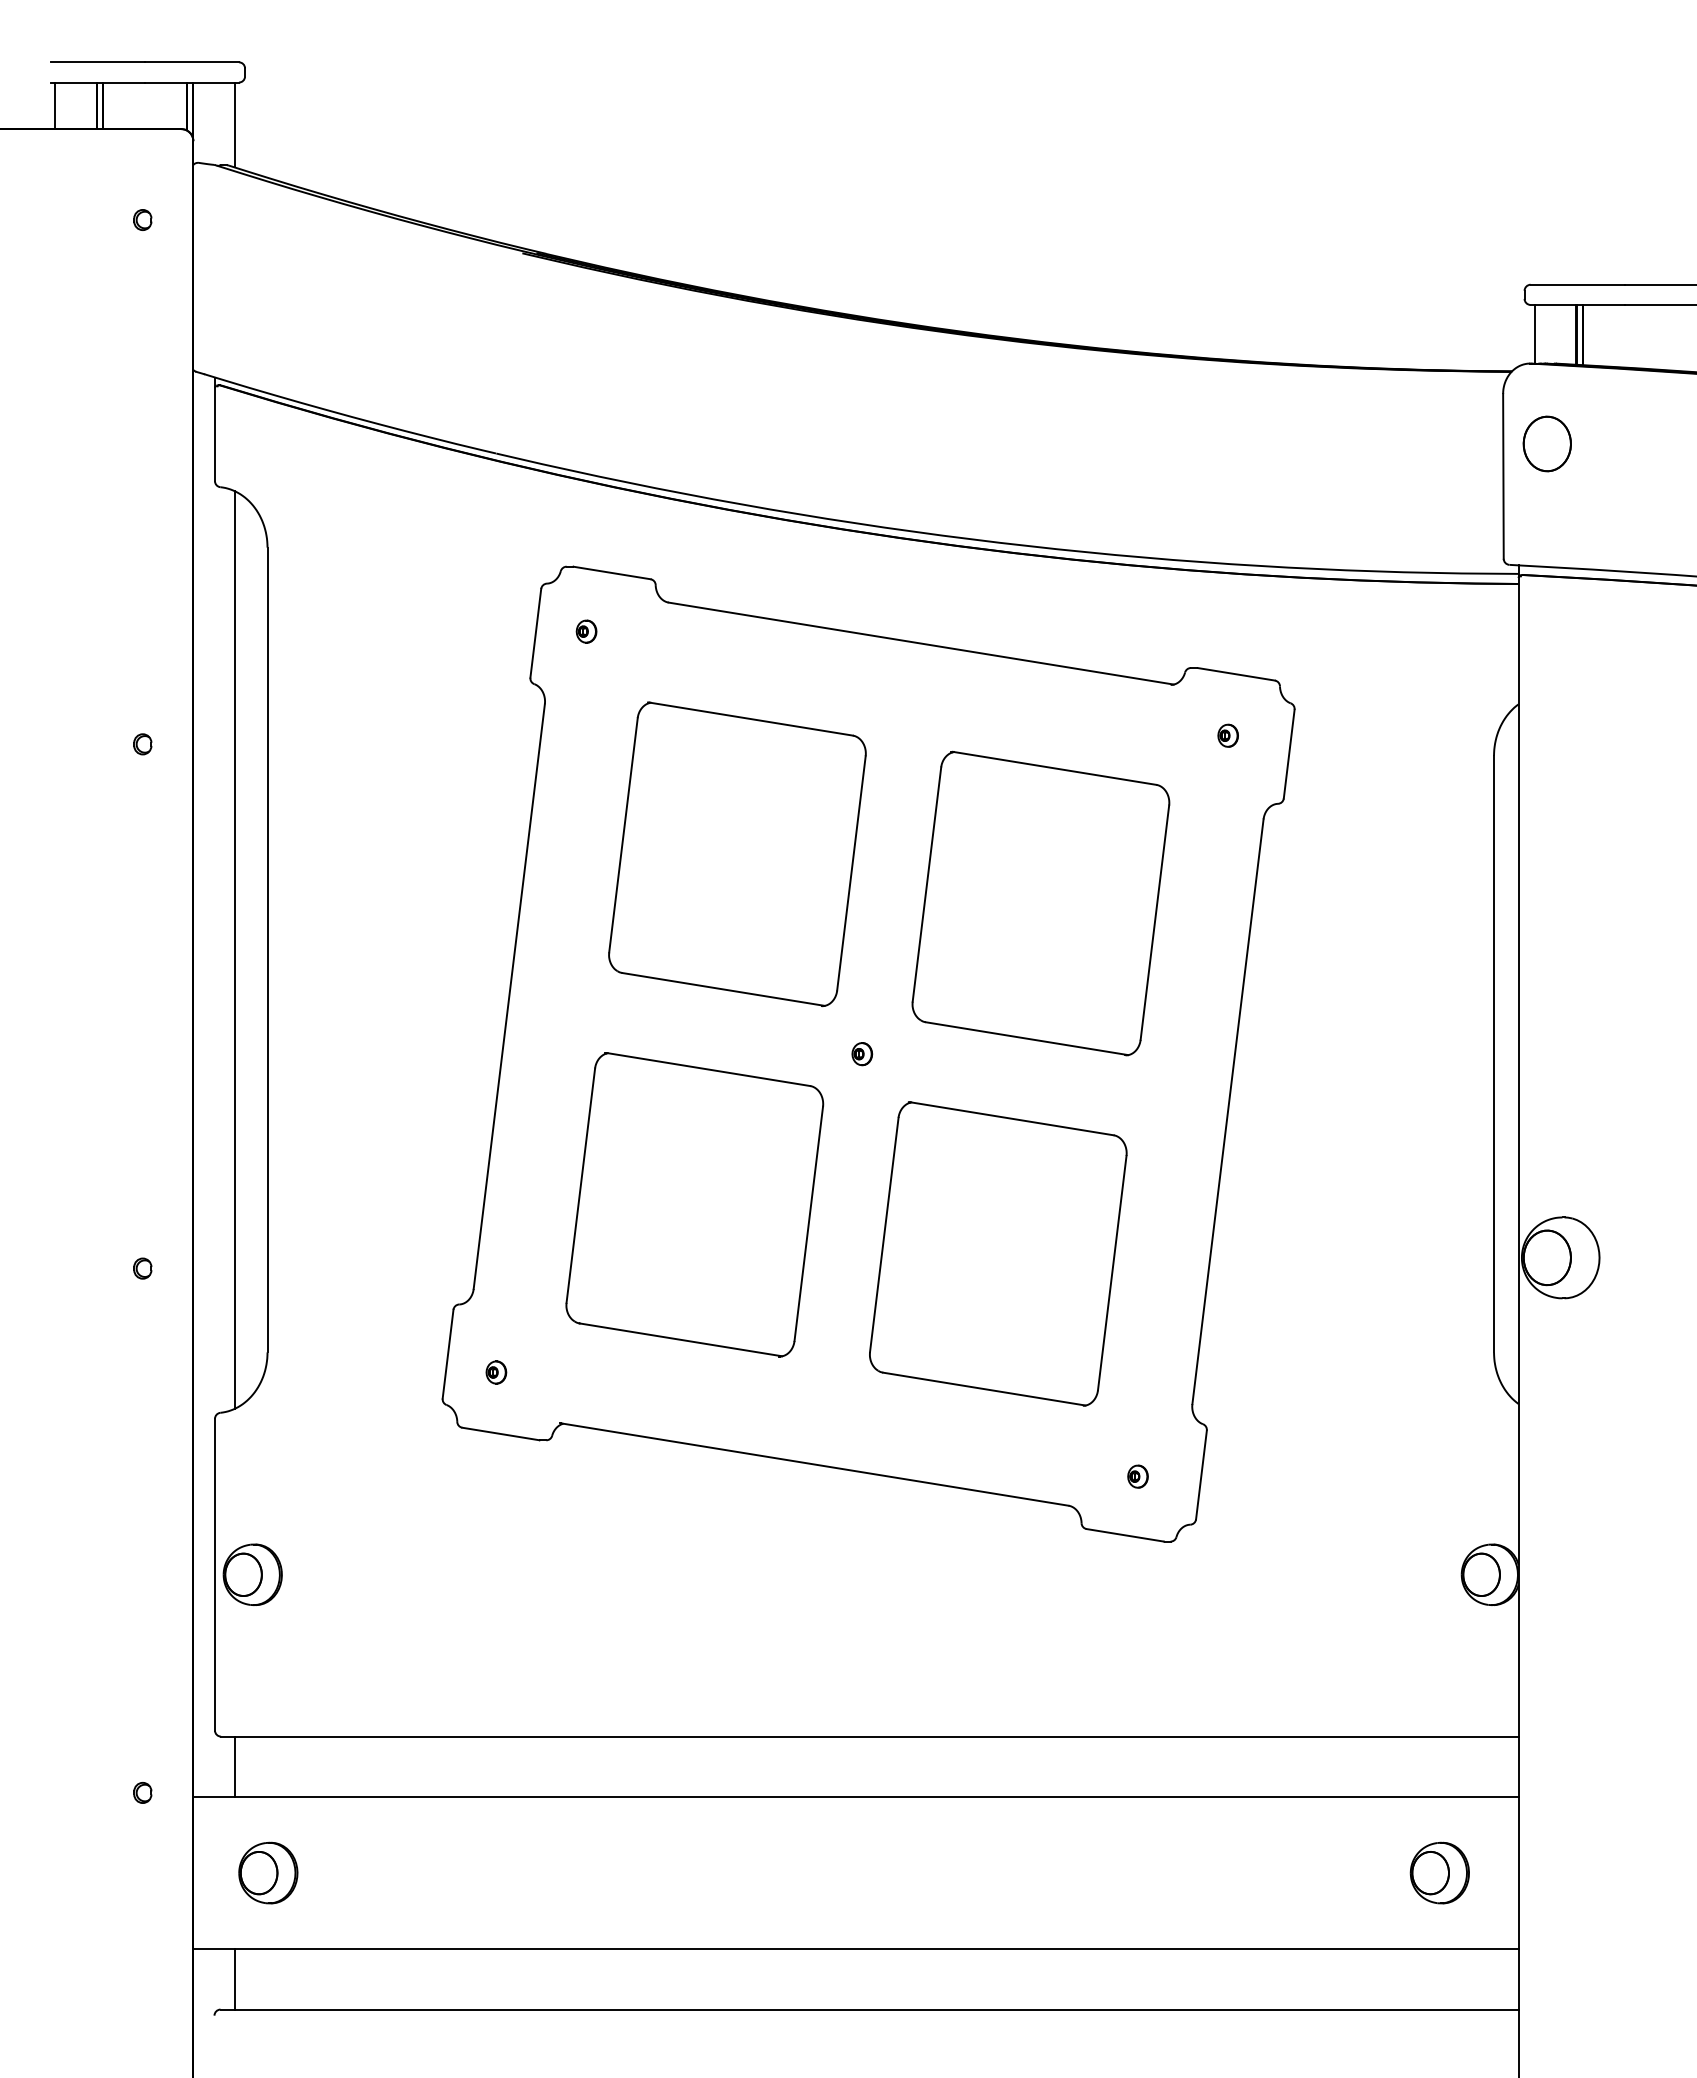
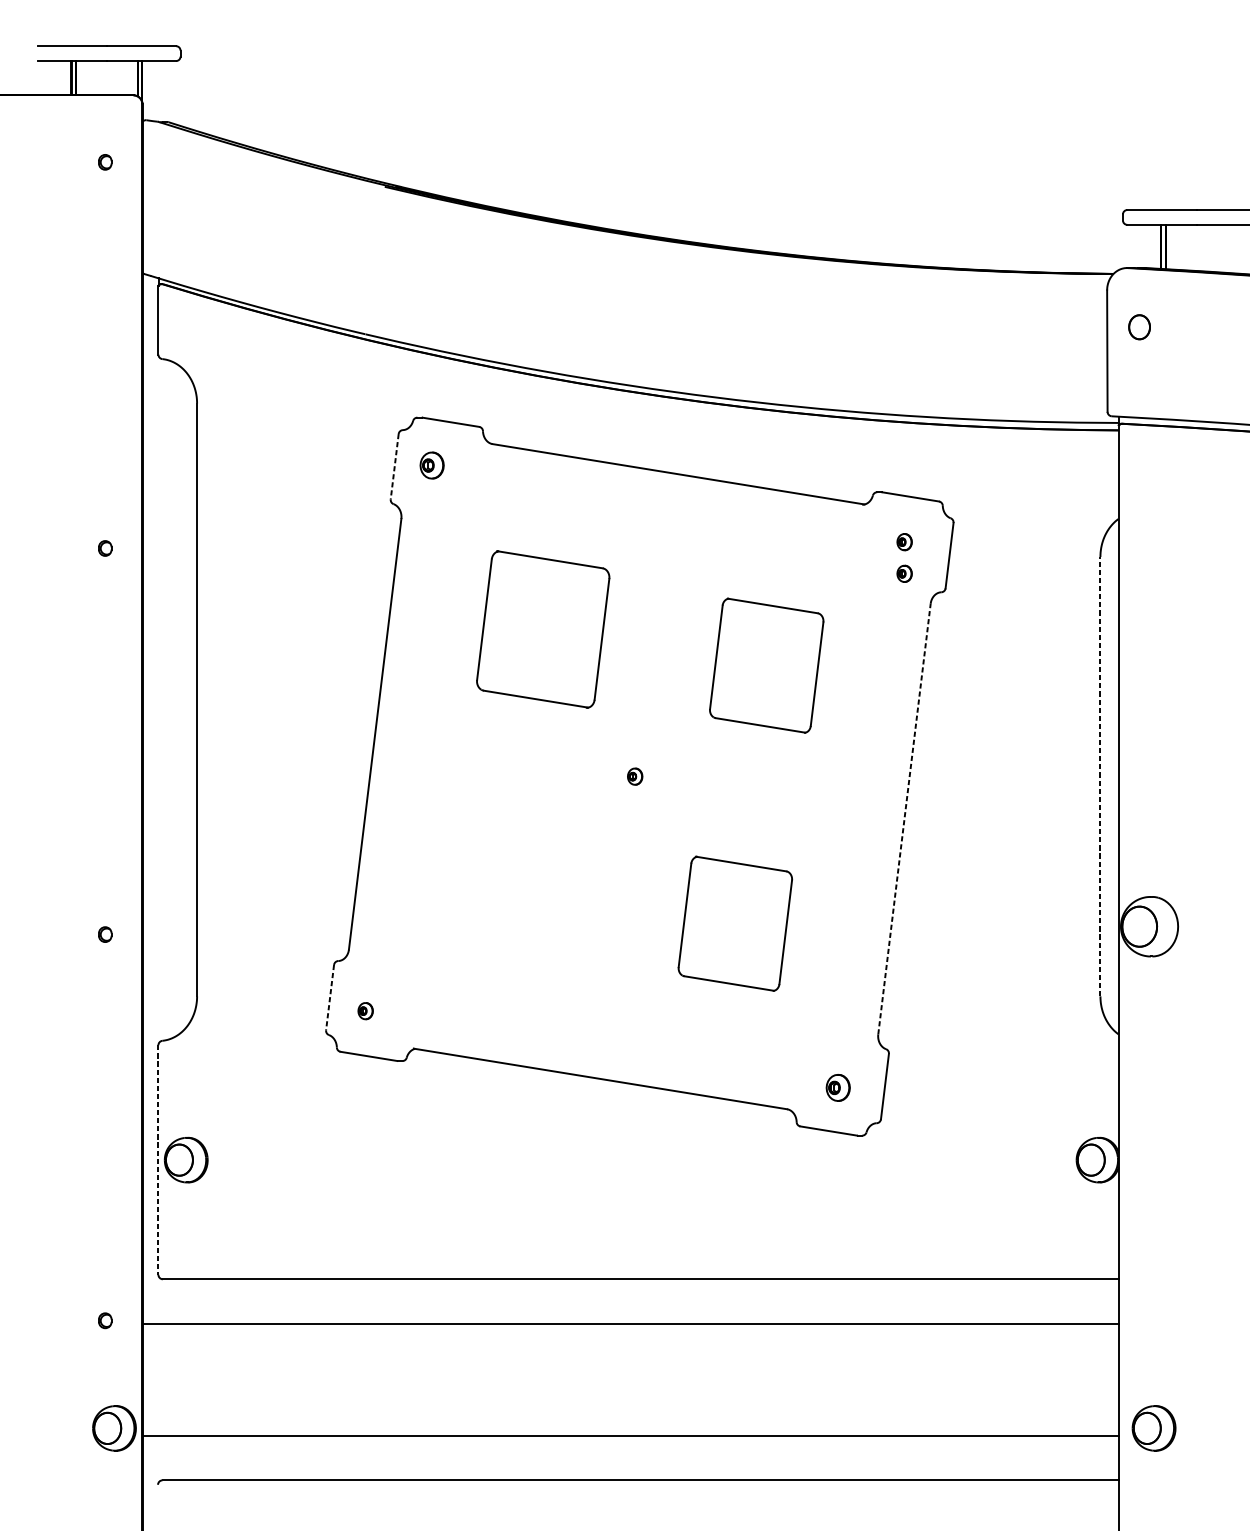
line: (55, 105) -> (40, 77), removed
line: (234, 124) -> (172, 91), removed
line: (1534, 333) -> (1130, 245), removed
part: (1546, 443) -> (1139, 326), size x0.6
part: (586, 631) -> (432, 465), size x1.6
line: (535, 633) -> (394, 466), solid -> dashed
part: (1227, 778) -> (904, 573), added
part: (737, 854) -> (543, 629), size x0.7
part: (1040, 903) -> (766, 665), size x0.6
line: (234, 949) -> (172, 699), removed
line: (1494, 1053) -> (1100, 776), solid -> dashed
line: (1227, 1111) -> (904, 818), solid -> dashed
part: (694, 1204) -> (511, 887), removed
part: (998, 1253) -> (735, 923), size x0.6
line: (448, 1354) -> (330, 997), solid -> dashed
part: (1137, 1476) -> (837, 1087), size x1.6
line: (214, 1574) -> (158, 1159), solid -> dashed
line: (234, 1766) -> (172, 1301), removed
part: (268, 1872) -> (114, 1427), moved
part: (1439, 1872) -> (1153, 1427), moved
line: (234, 1978) -> (172, 1457), removed

